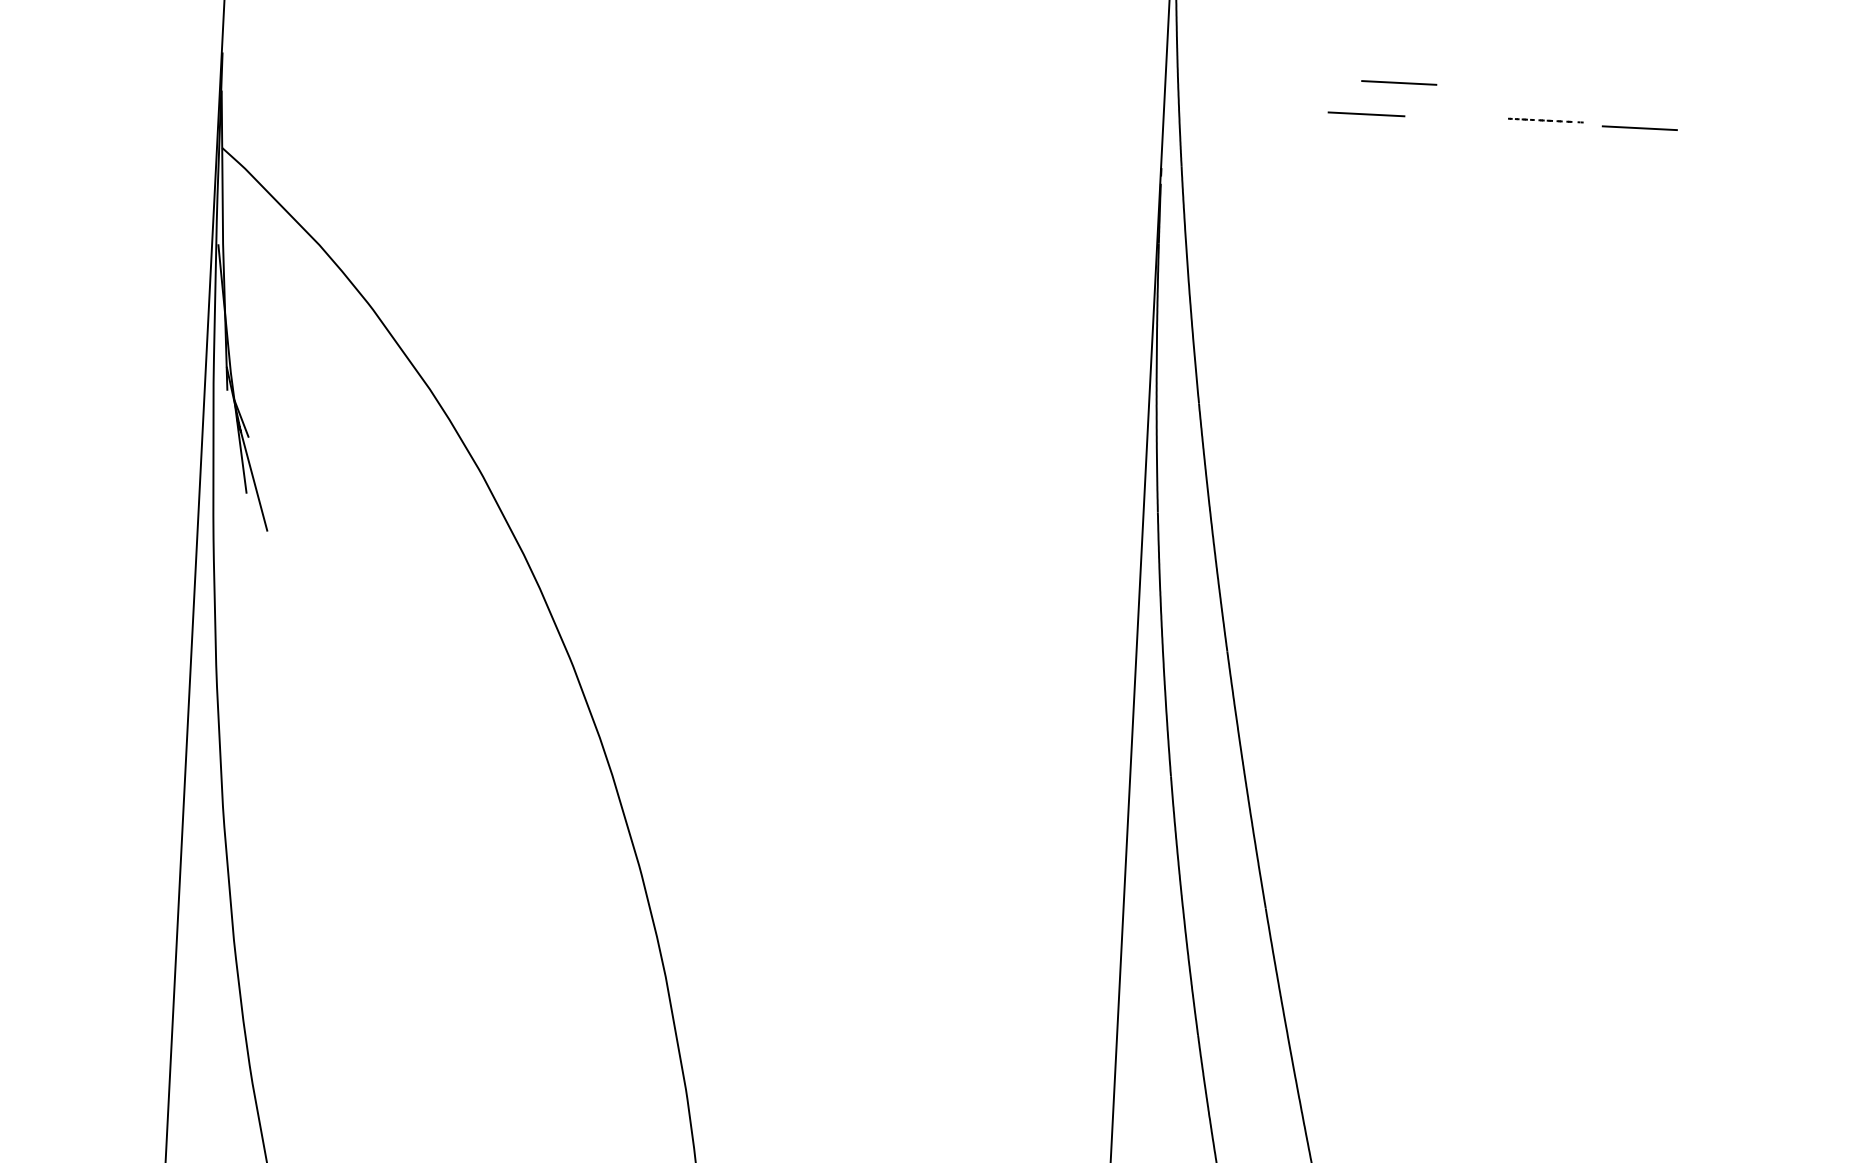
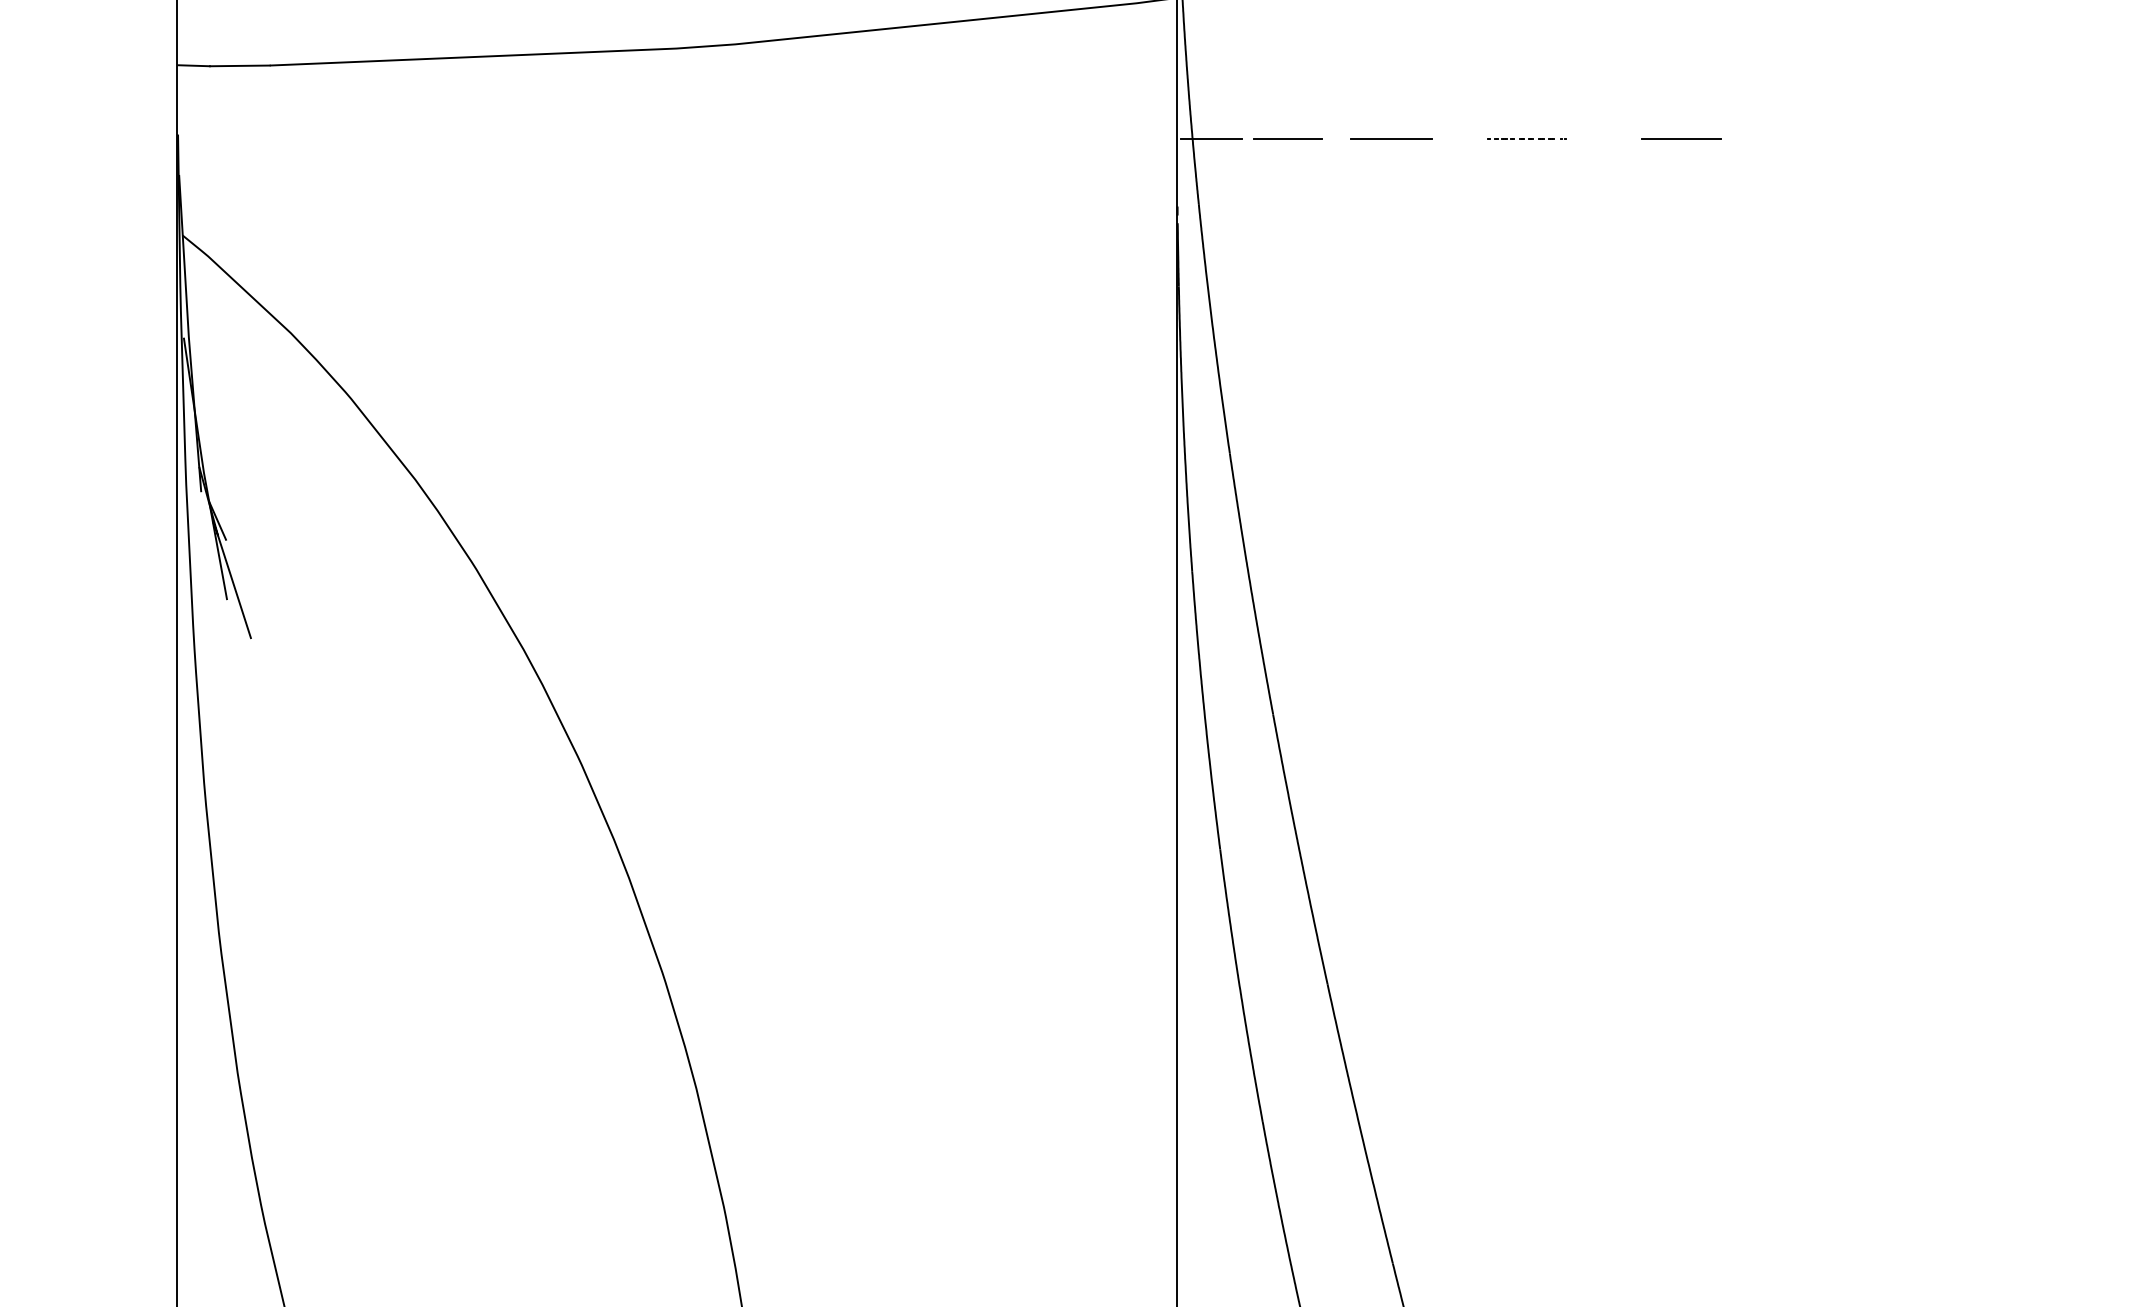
line: (1399, 82) -> (1424, 103), removed
line: (1195, 105) -> (1210, 138), added
line: (1268, 109) -> (1287, 138), added
line: (1543, 120) -> (1524, 138), moved

